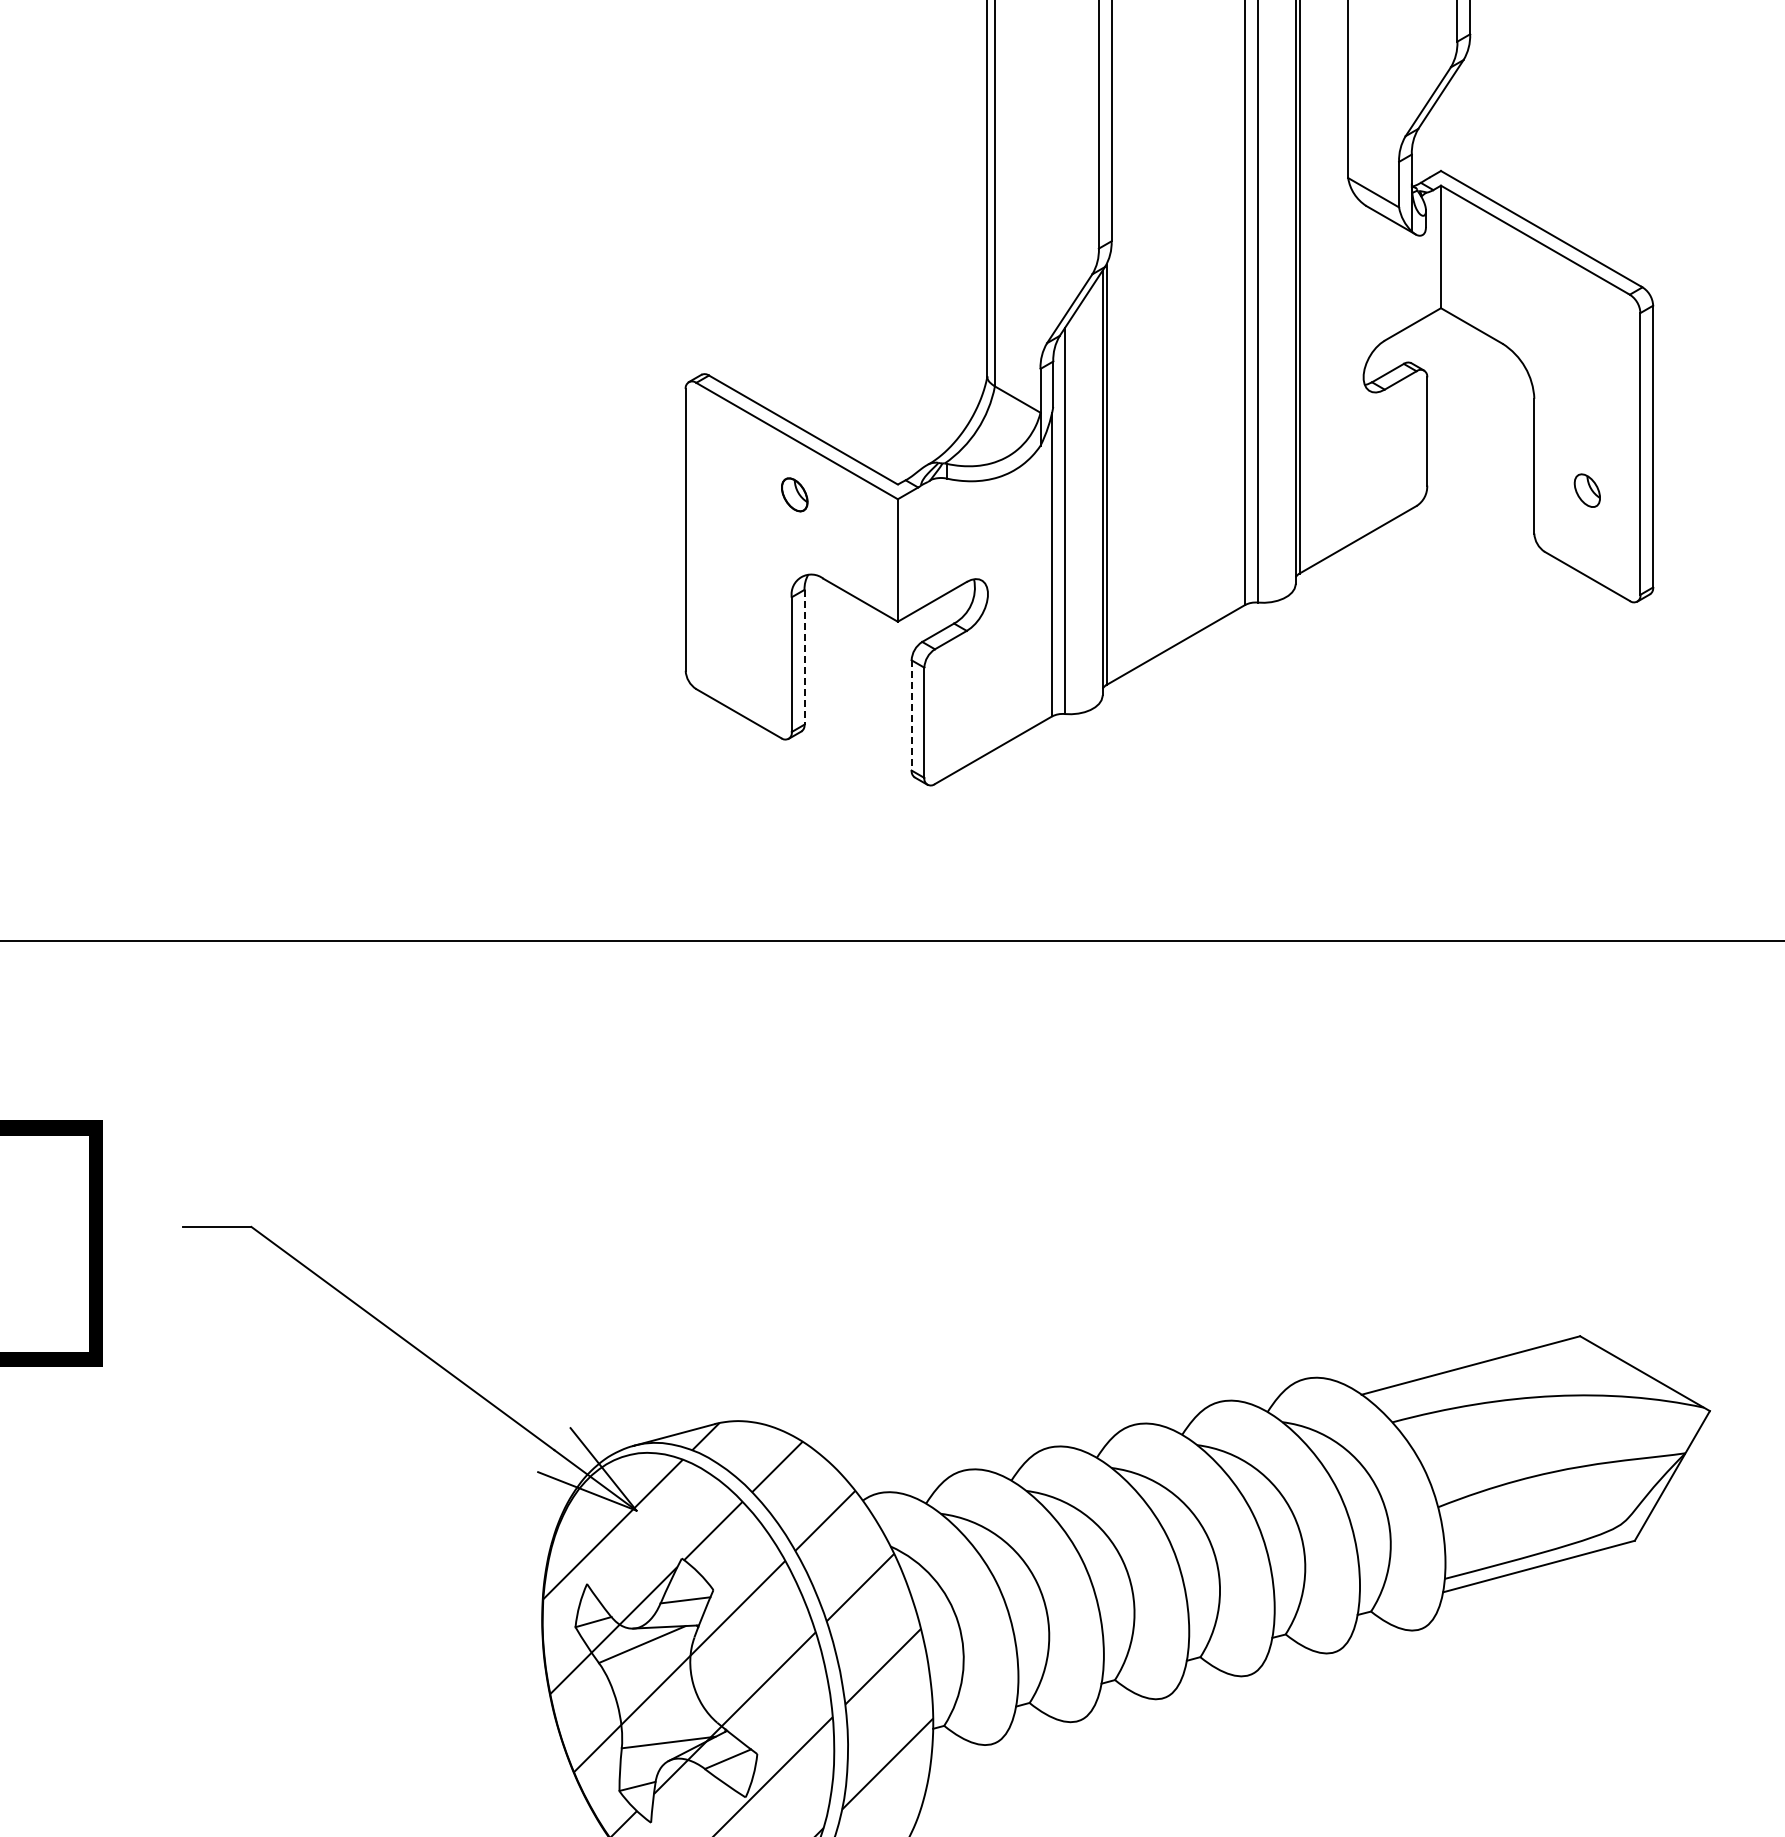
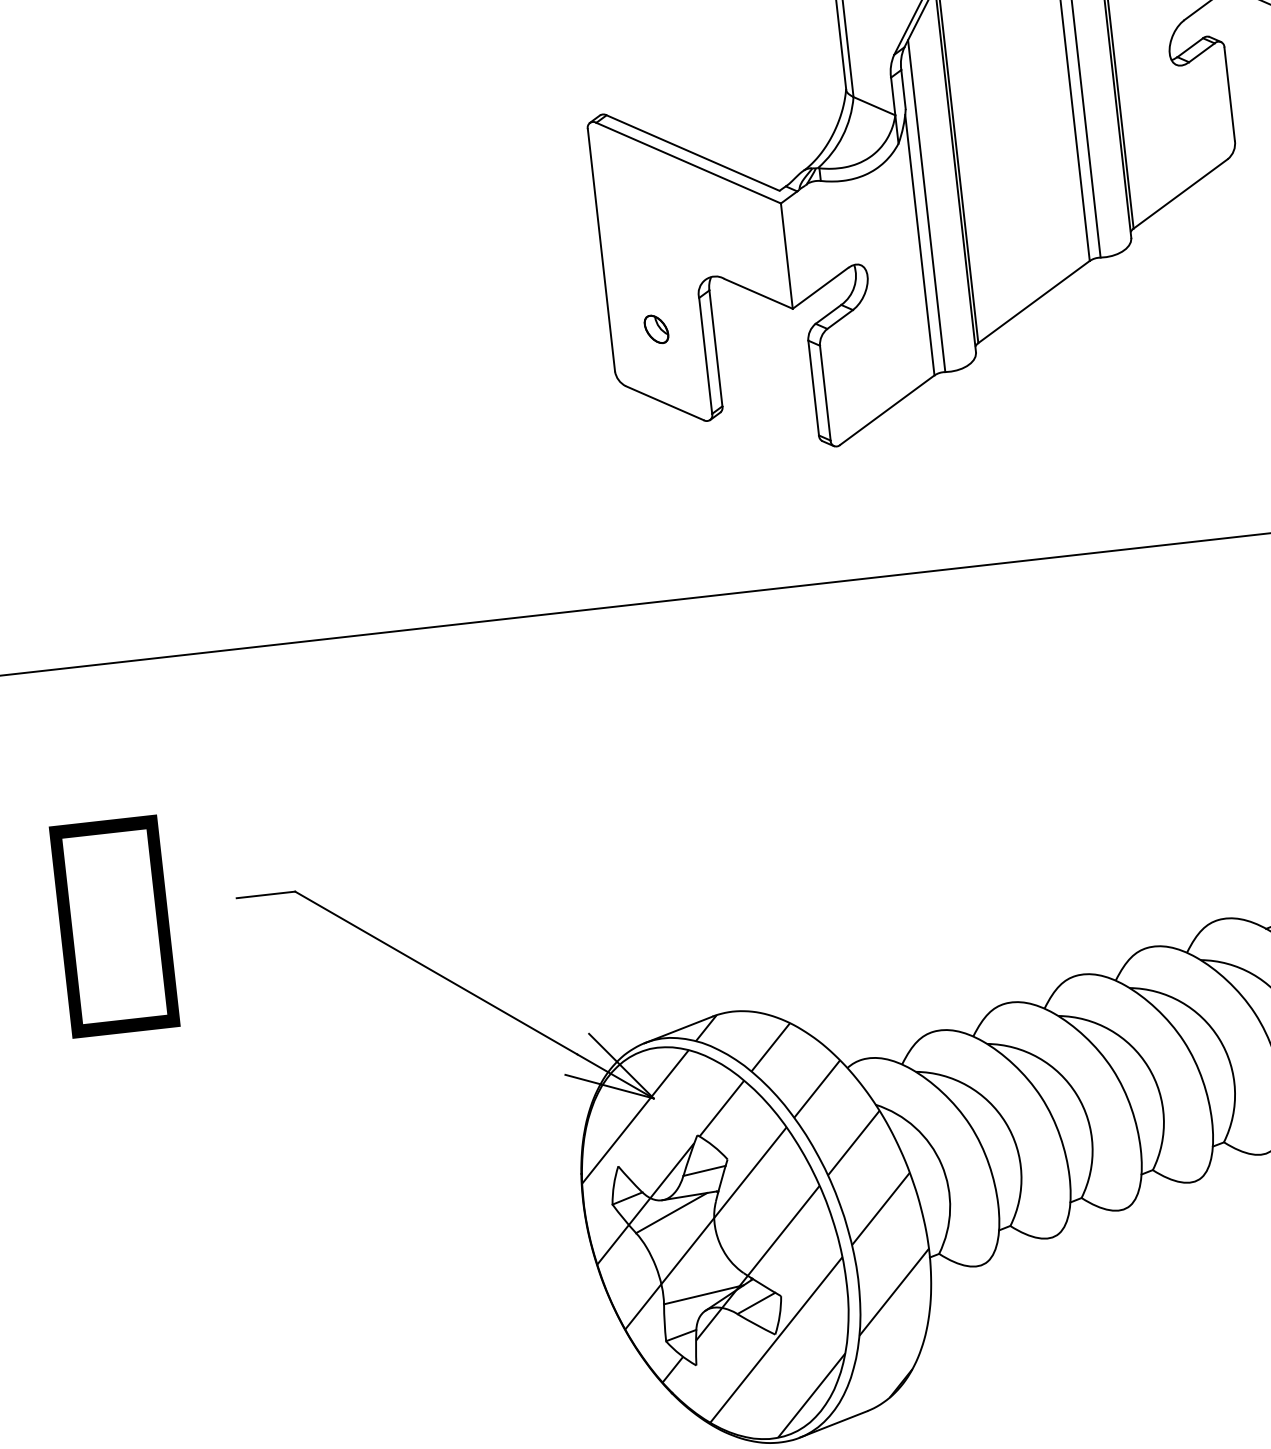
part: (794, 494) -> (656, 329), moved
line: (804, 657) -> (715, 348), dashed -> solid
line: (911, 715) -> (813, 388), dashed -> solid

